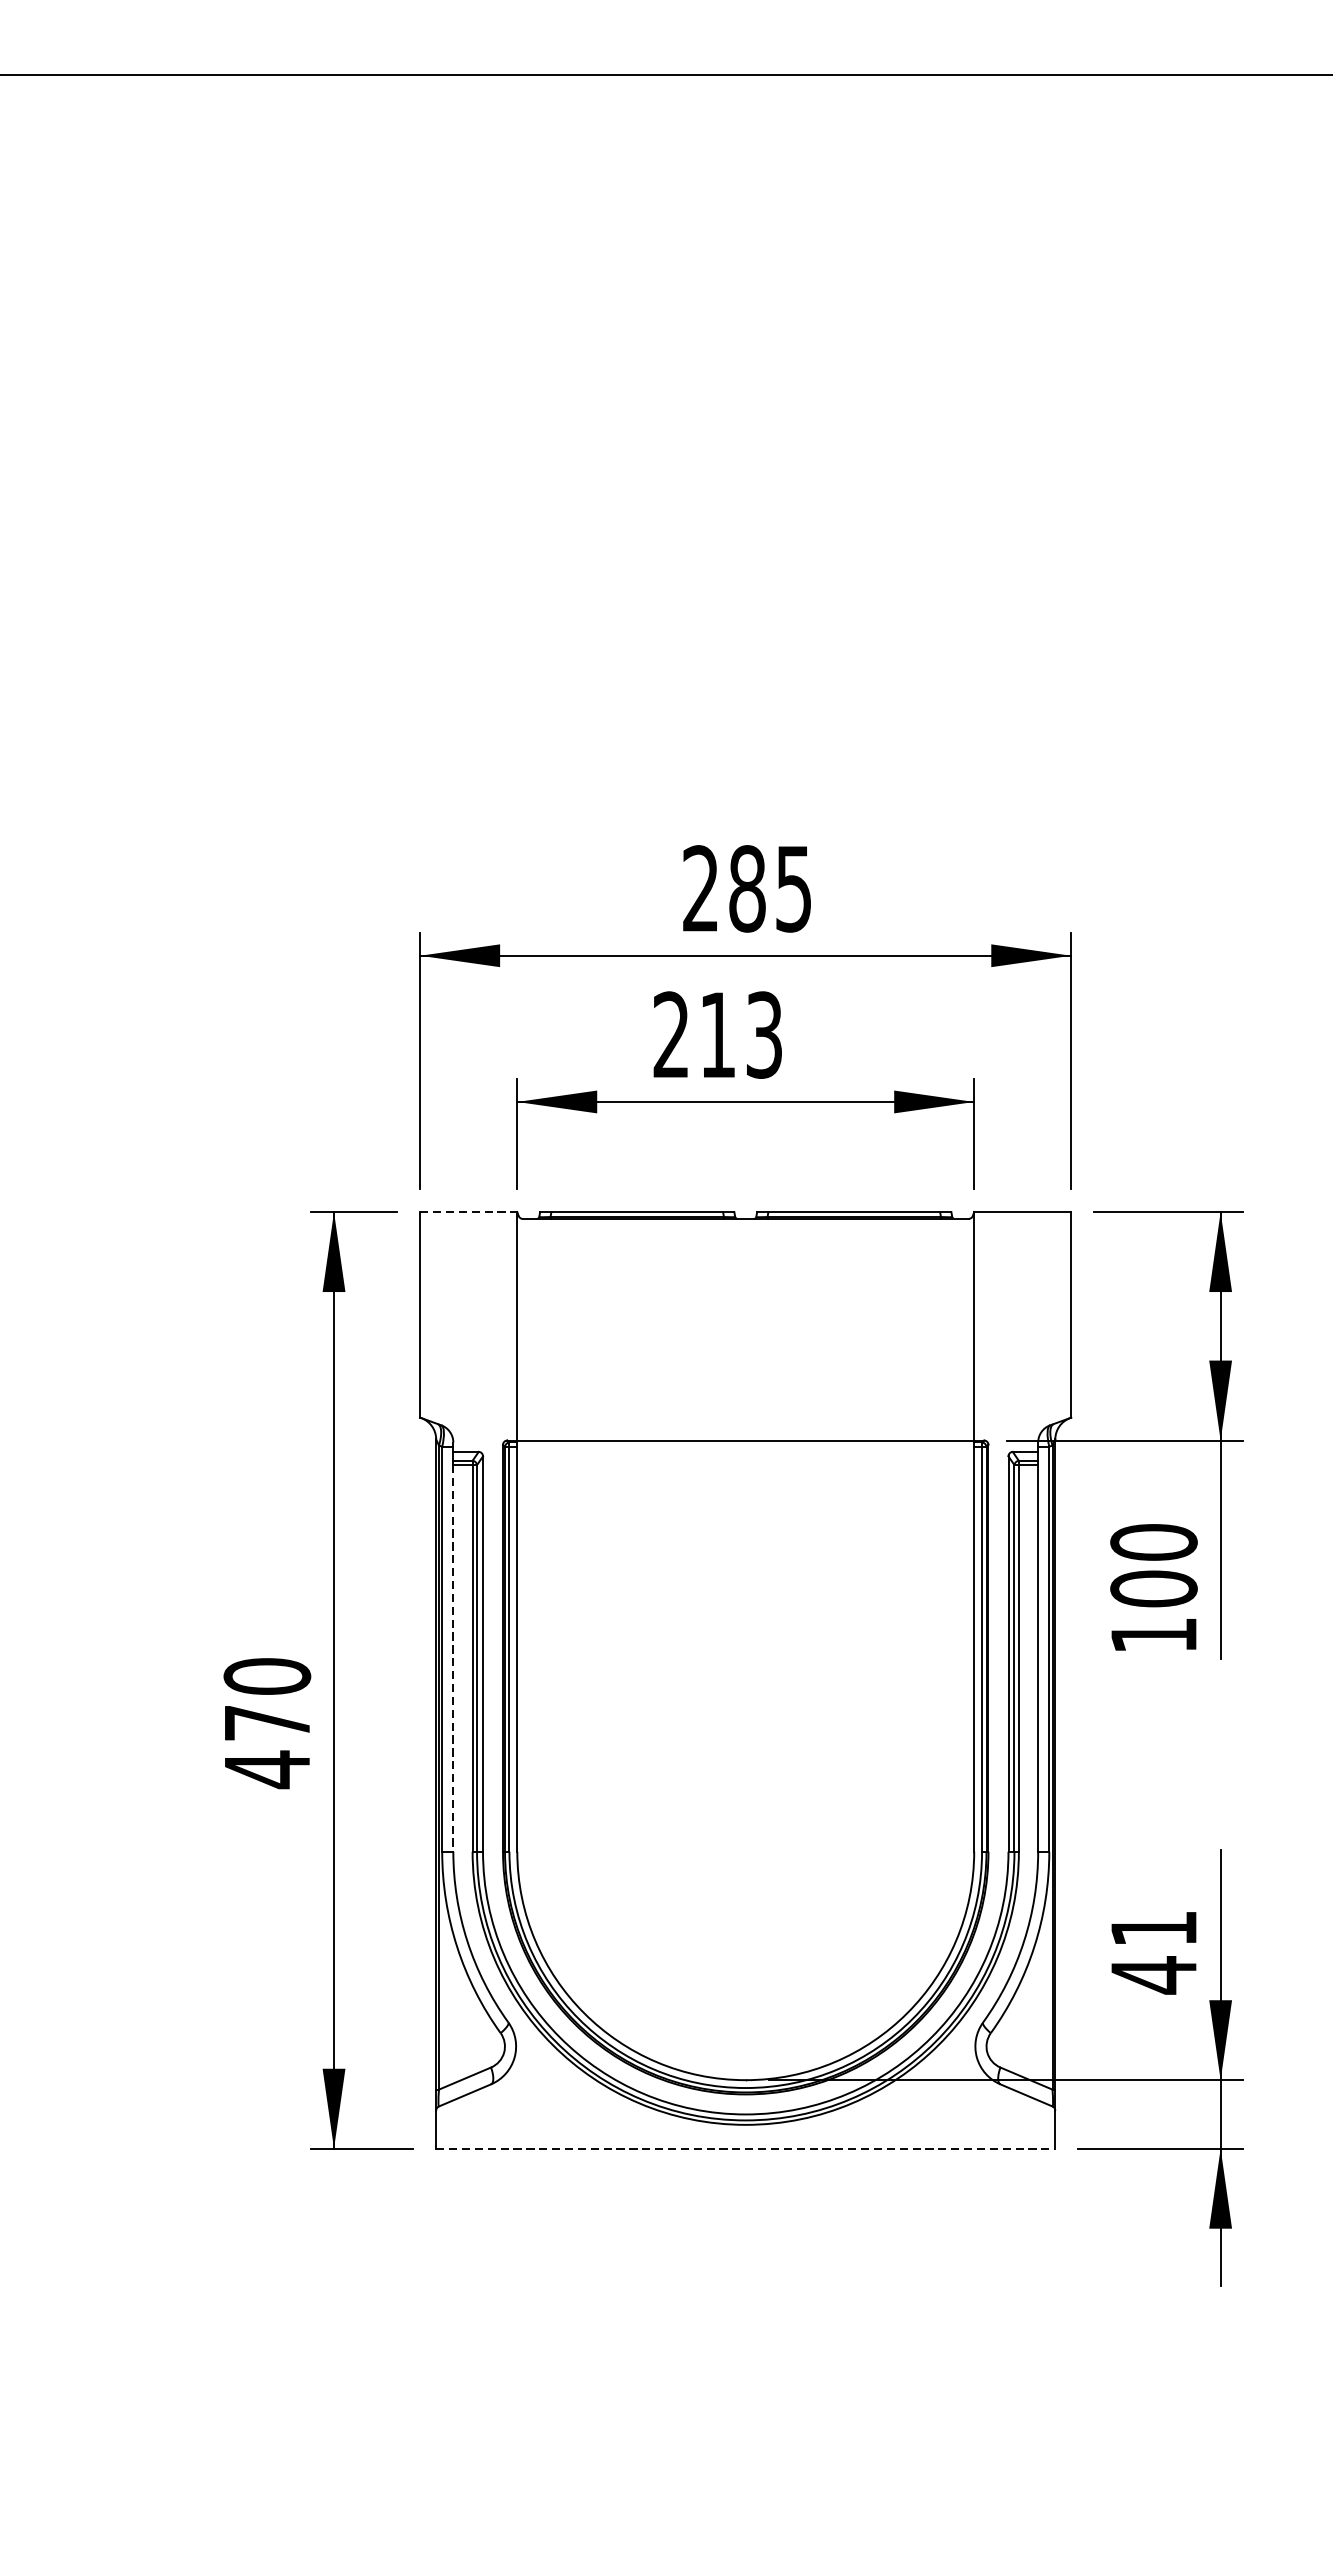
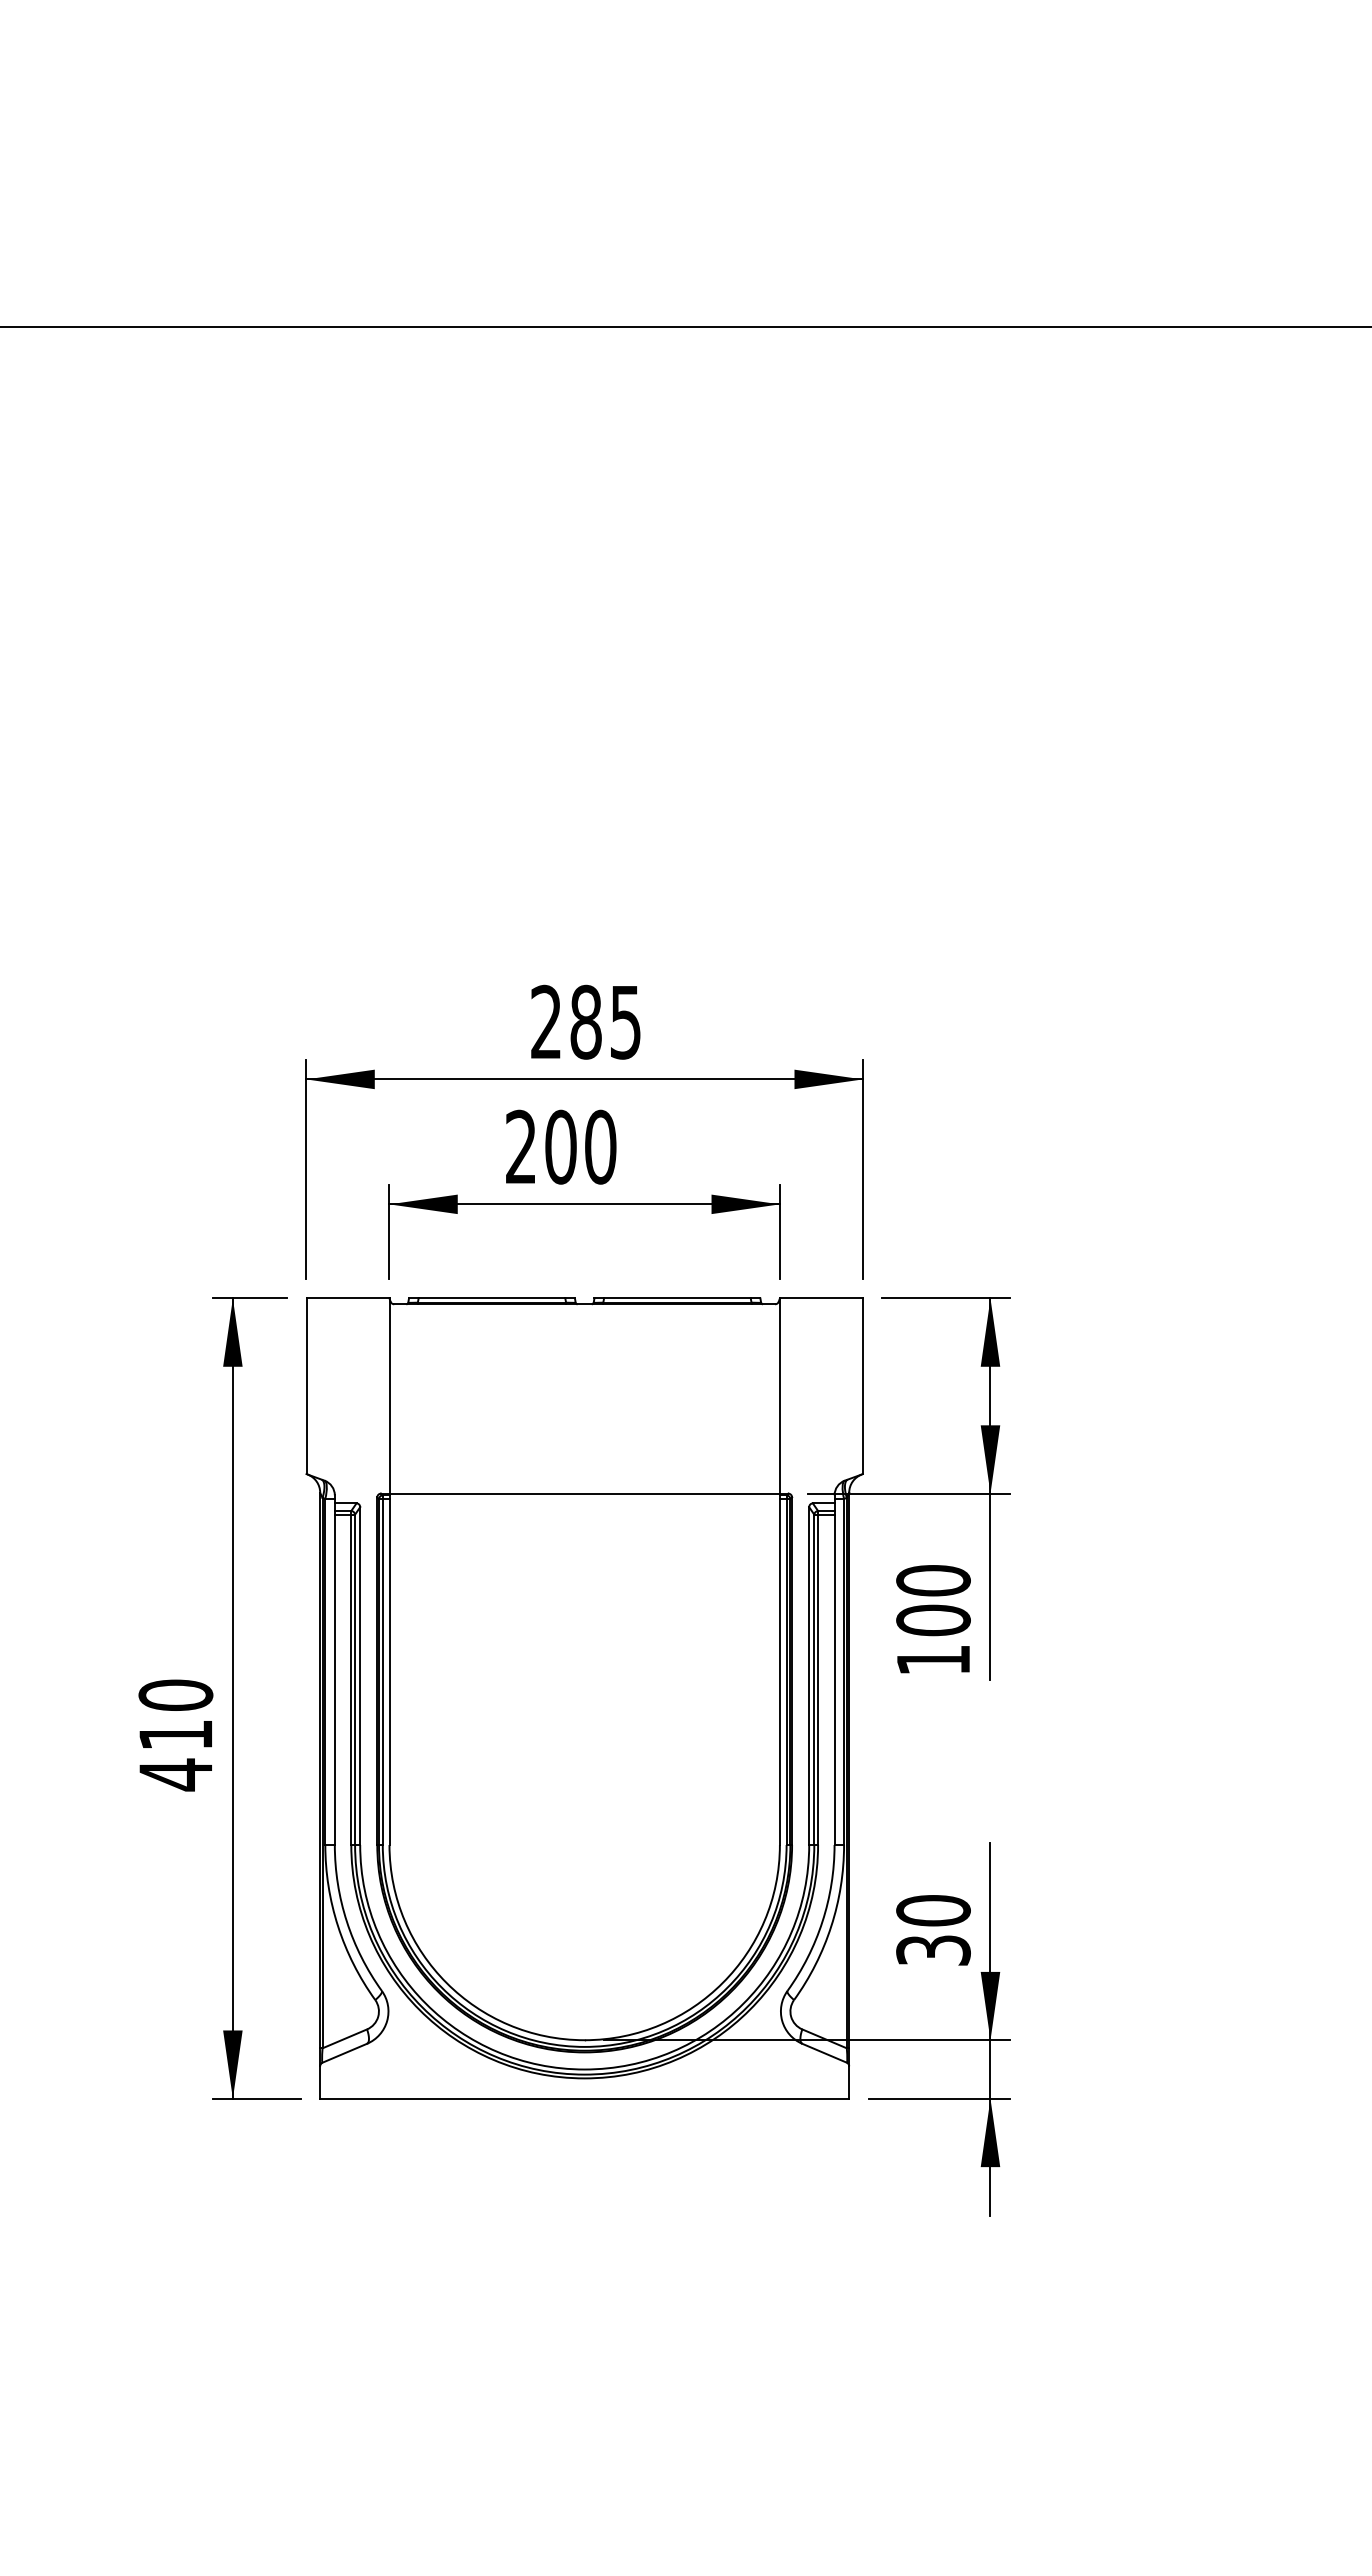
text: (740, 1034) -> (580, 1146), 213 -> 200
line: (469, 1212) -> (348, 1298), dashed -> solid
line: (452, 1659) -> (334, 1680), dashed -> solid
text: (266, 1722) -> (175, 1734), 470 -> 410
text: (1153, 1952) -> (933, 1931), 41 -> 30
line: (745, 2148) -> (584, 2098), dashed -> solid

